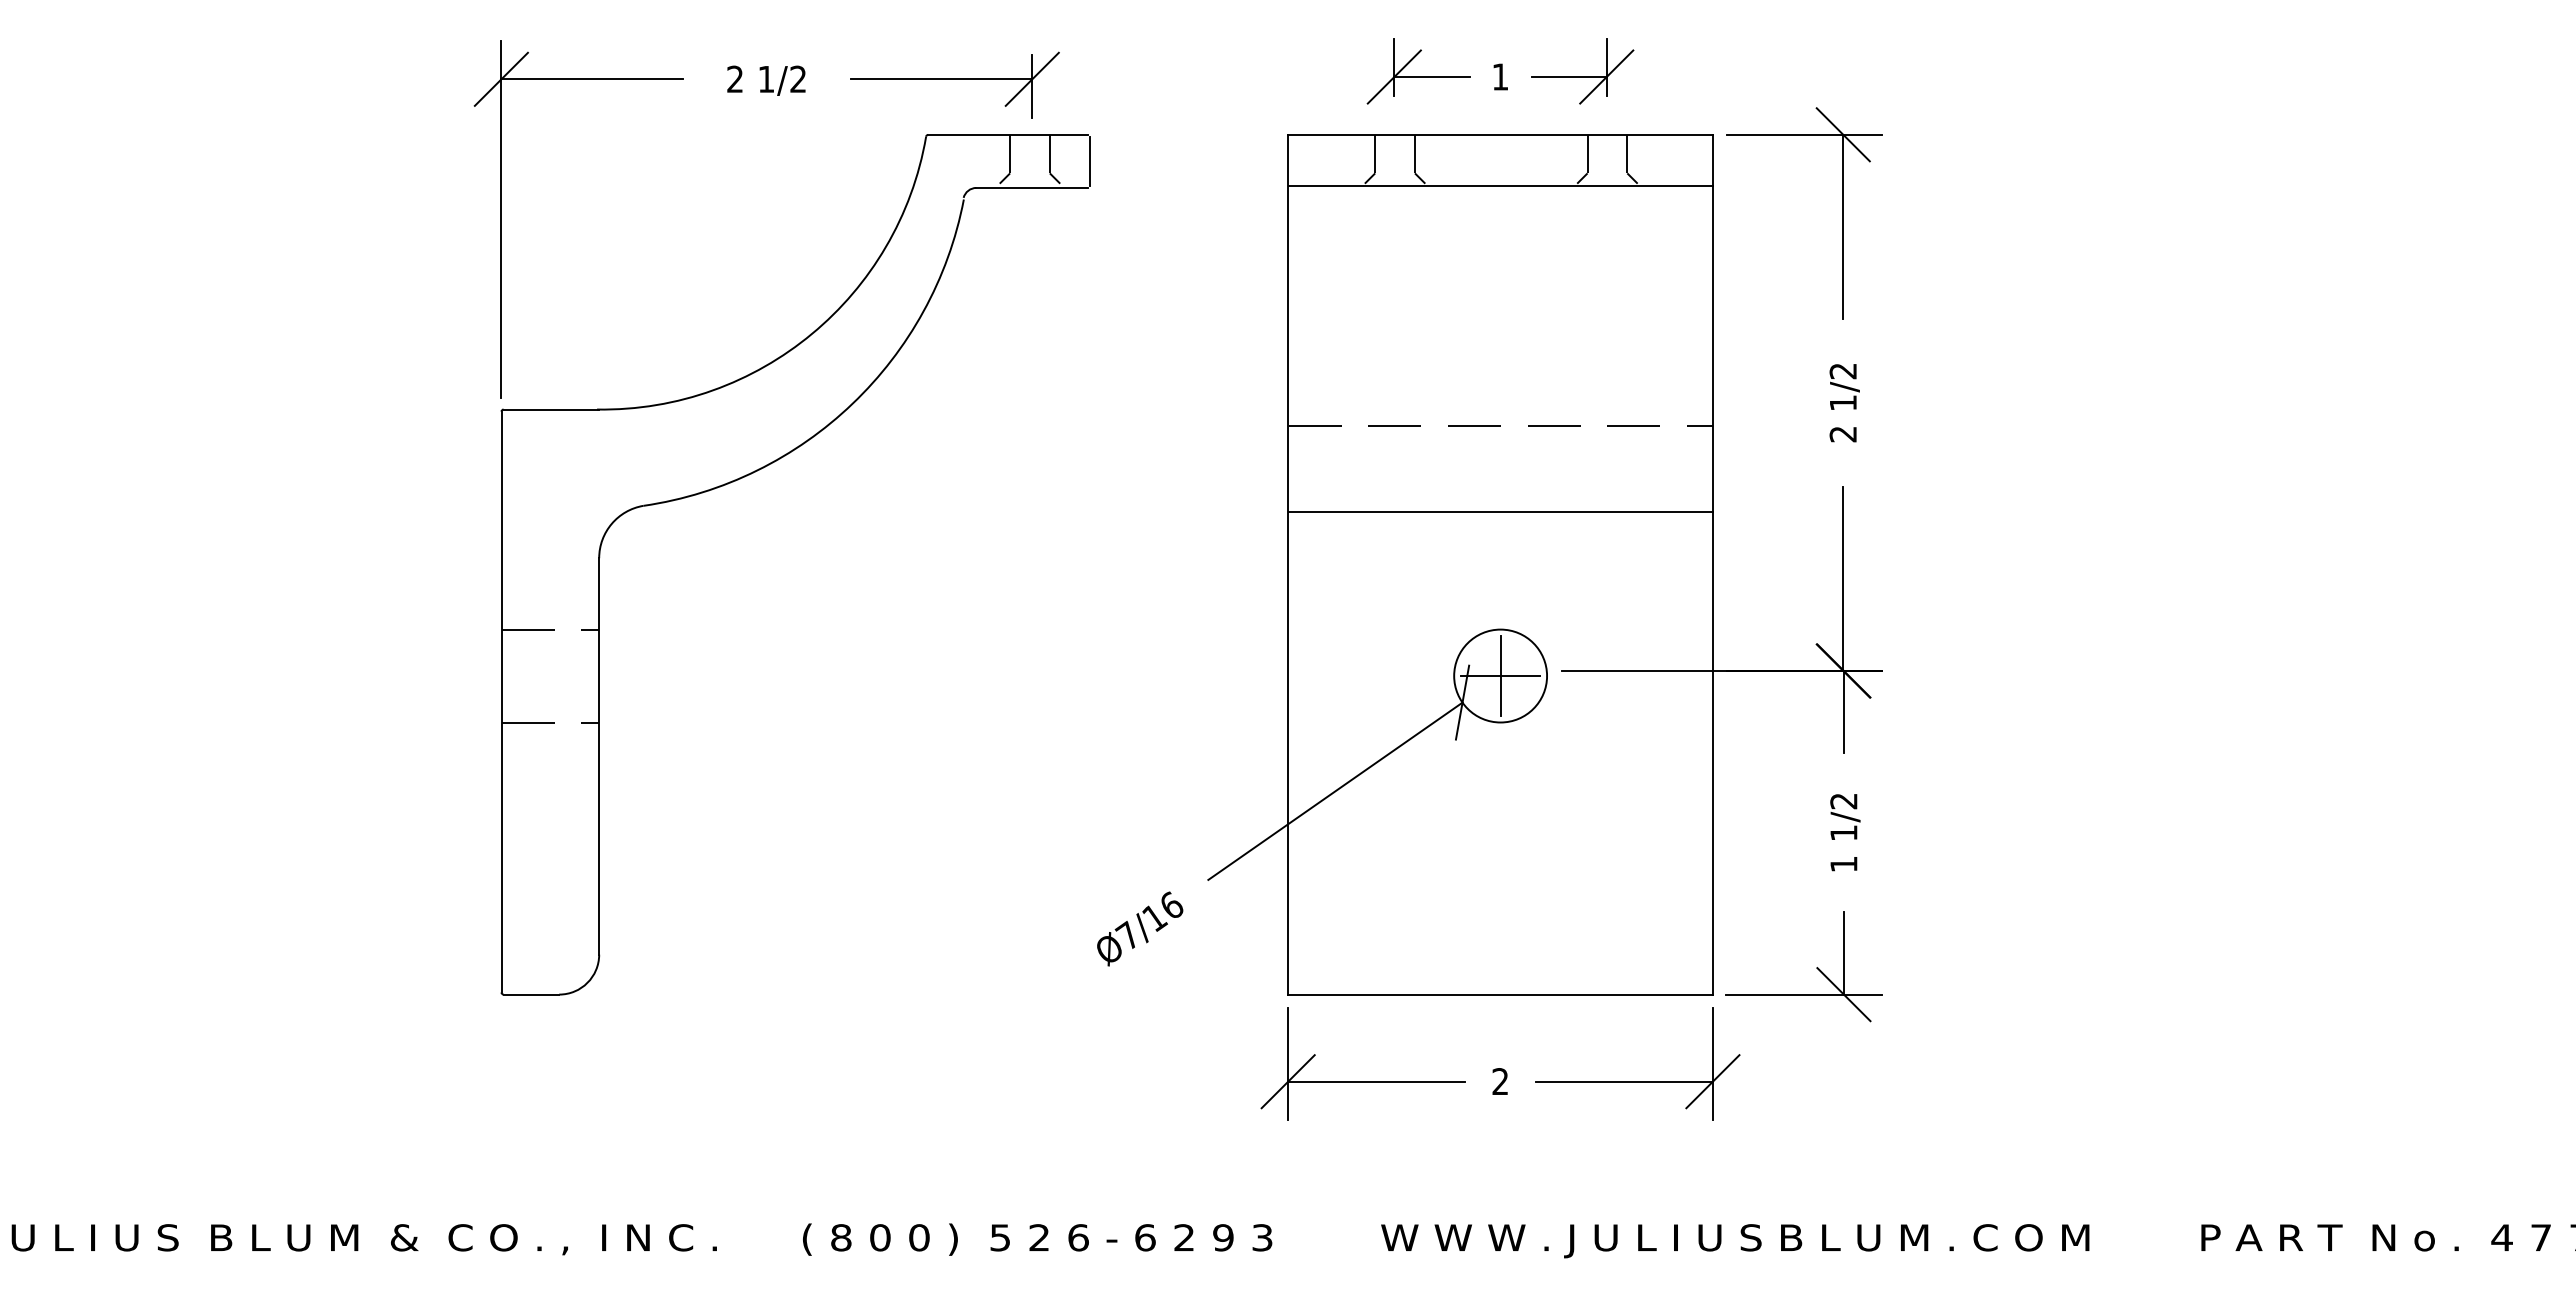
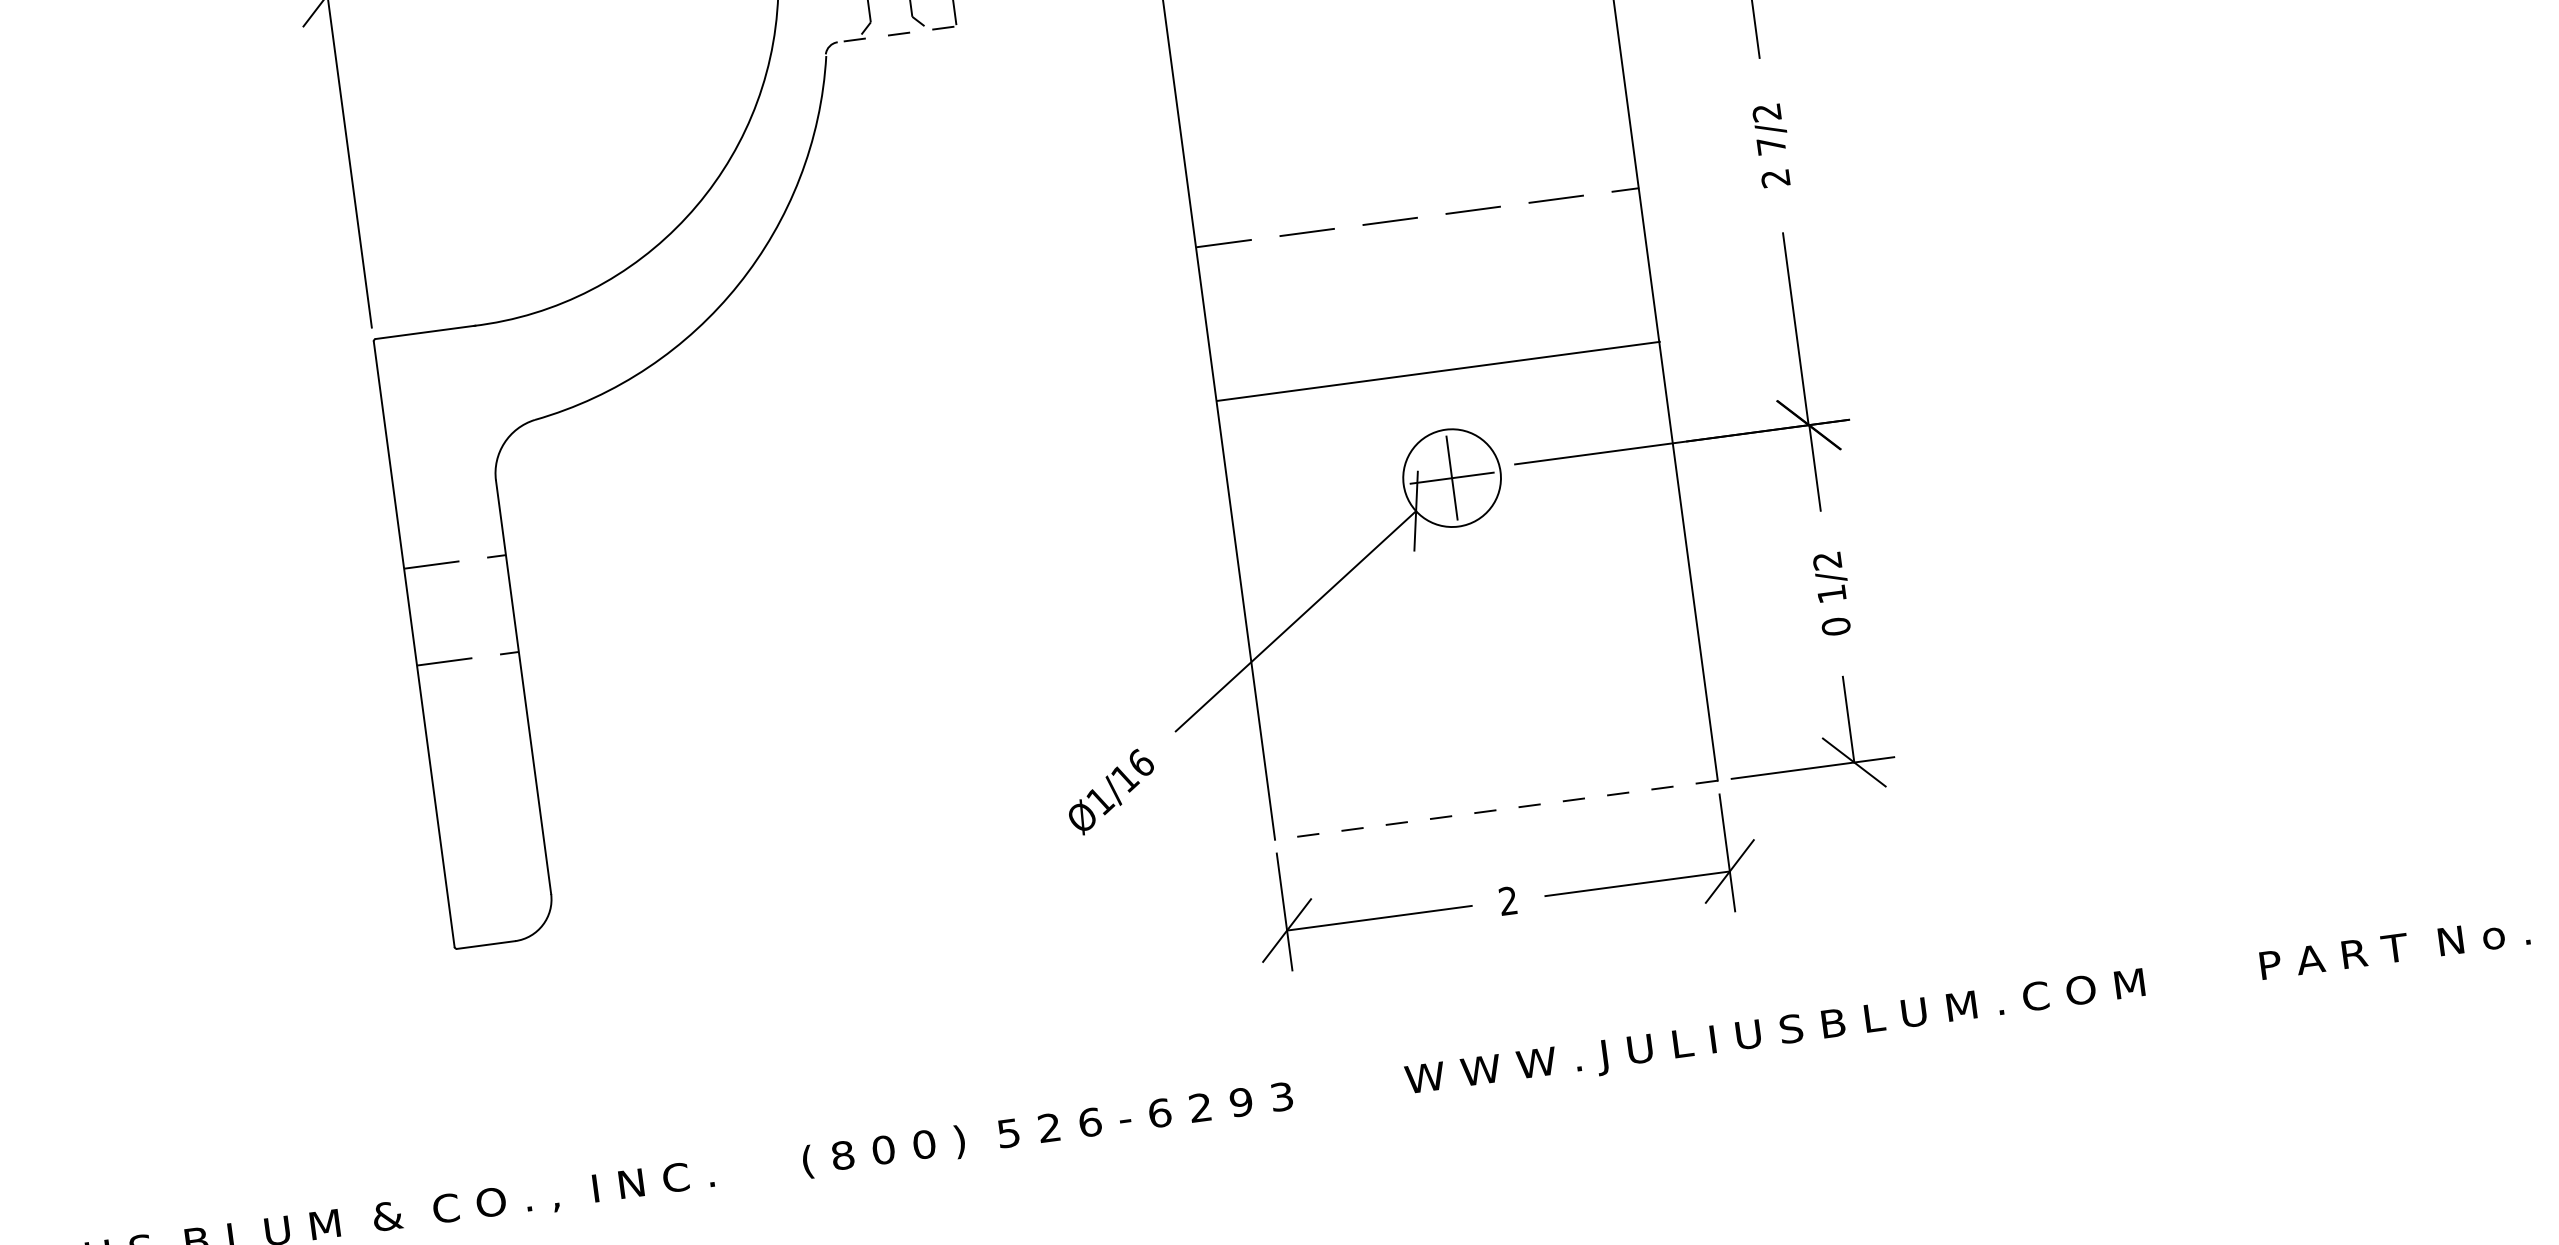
line: (1032, 187) -> (896, 33), solid -> dashed
text: (1843, 402) -> (1771, 145), 1/2 -> 7/2
line: (1500, 511) -> (1437, 371), moved
text: (1843, 864) -> (1835, 626), 1 -> 0
text: (1127, 934) -> (1099, 799), Ø7/16 -> Ø1/16
line: (1500, 994) -> (1496, 810), solid -> dashed

